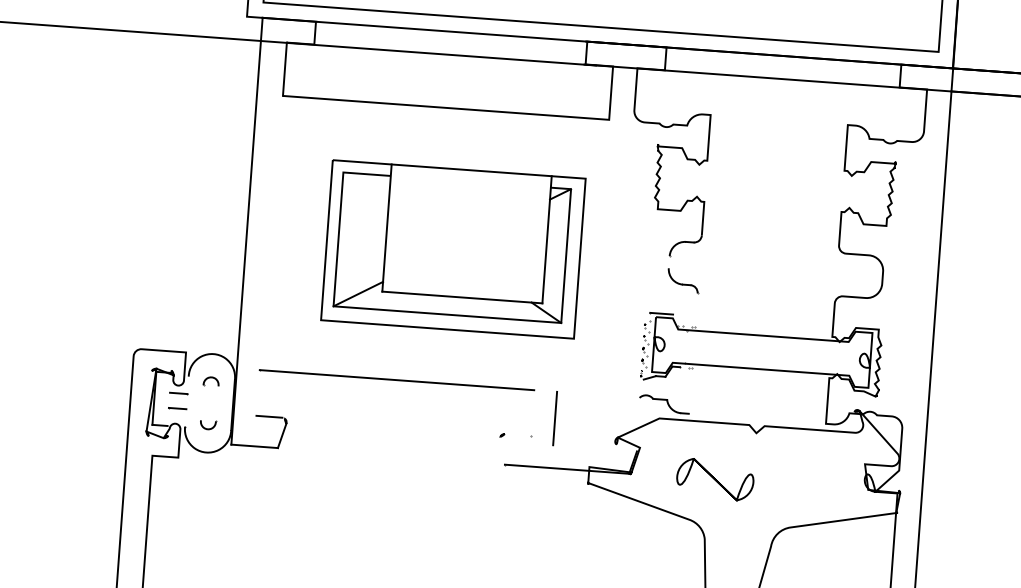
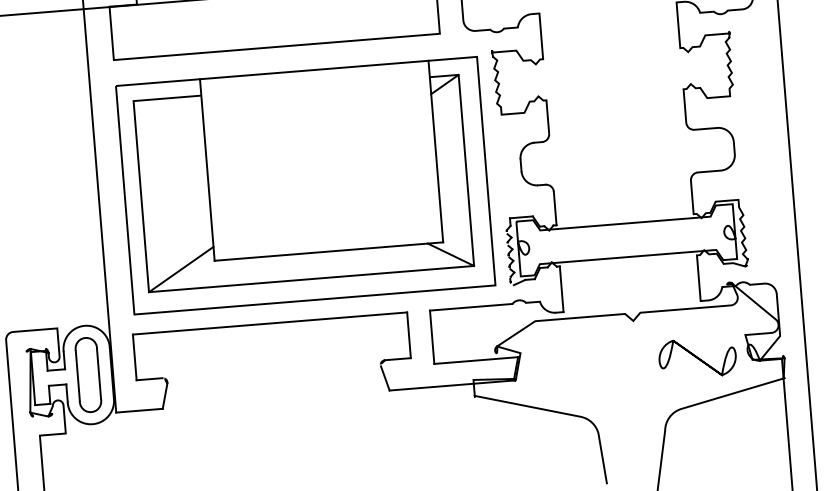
part: (453, 249) -> (305, 185), size x1.43
line: (598, 394) -> (471, 306), added
part: (209, 403) -> (88, 375), size x1.43
line: (517, 434) -> (397, 358), added
line: (595, 448) -> (476, 360), added
part: (715, 479) -> (697, 357), moved

